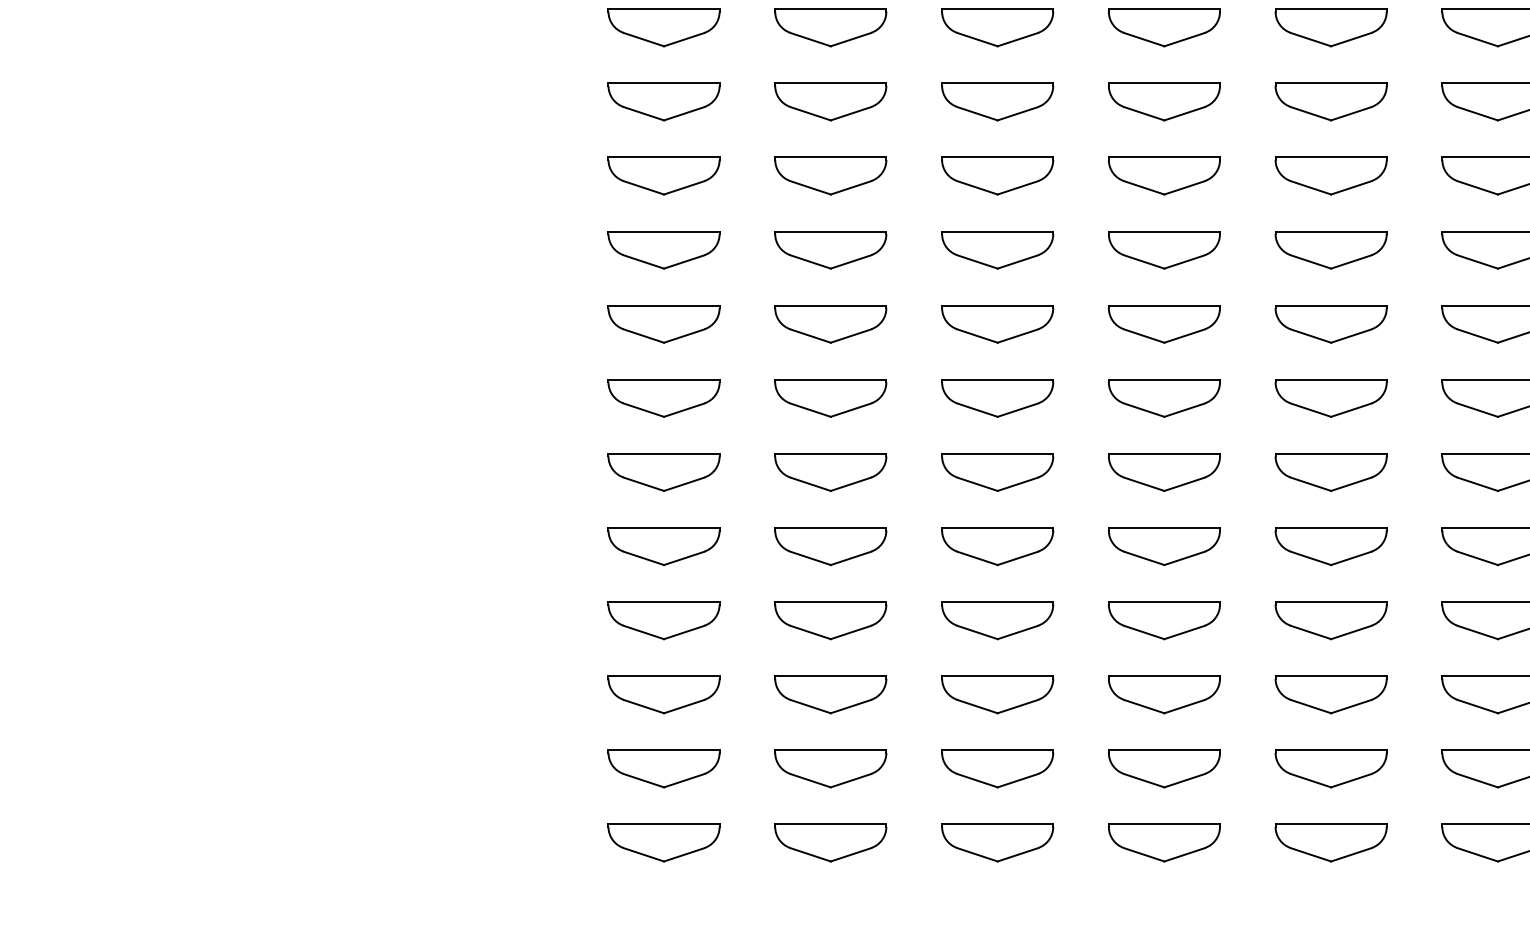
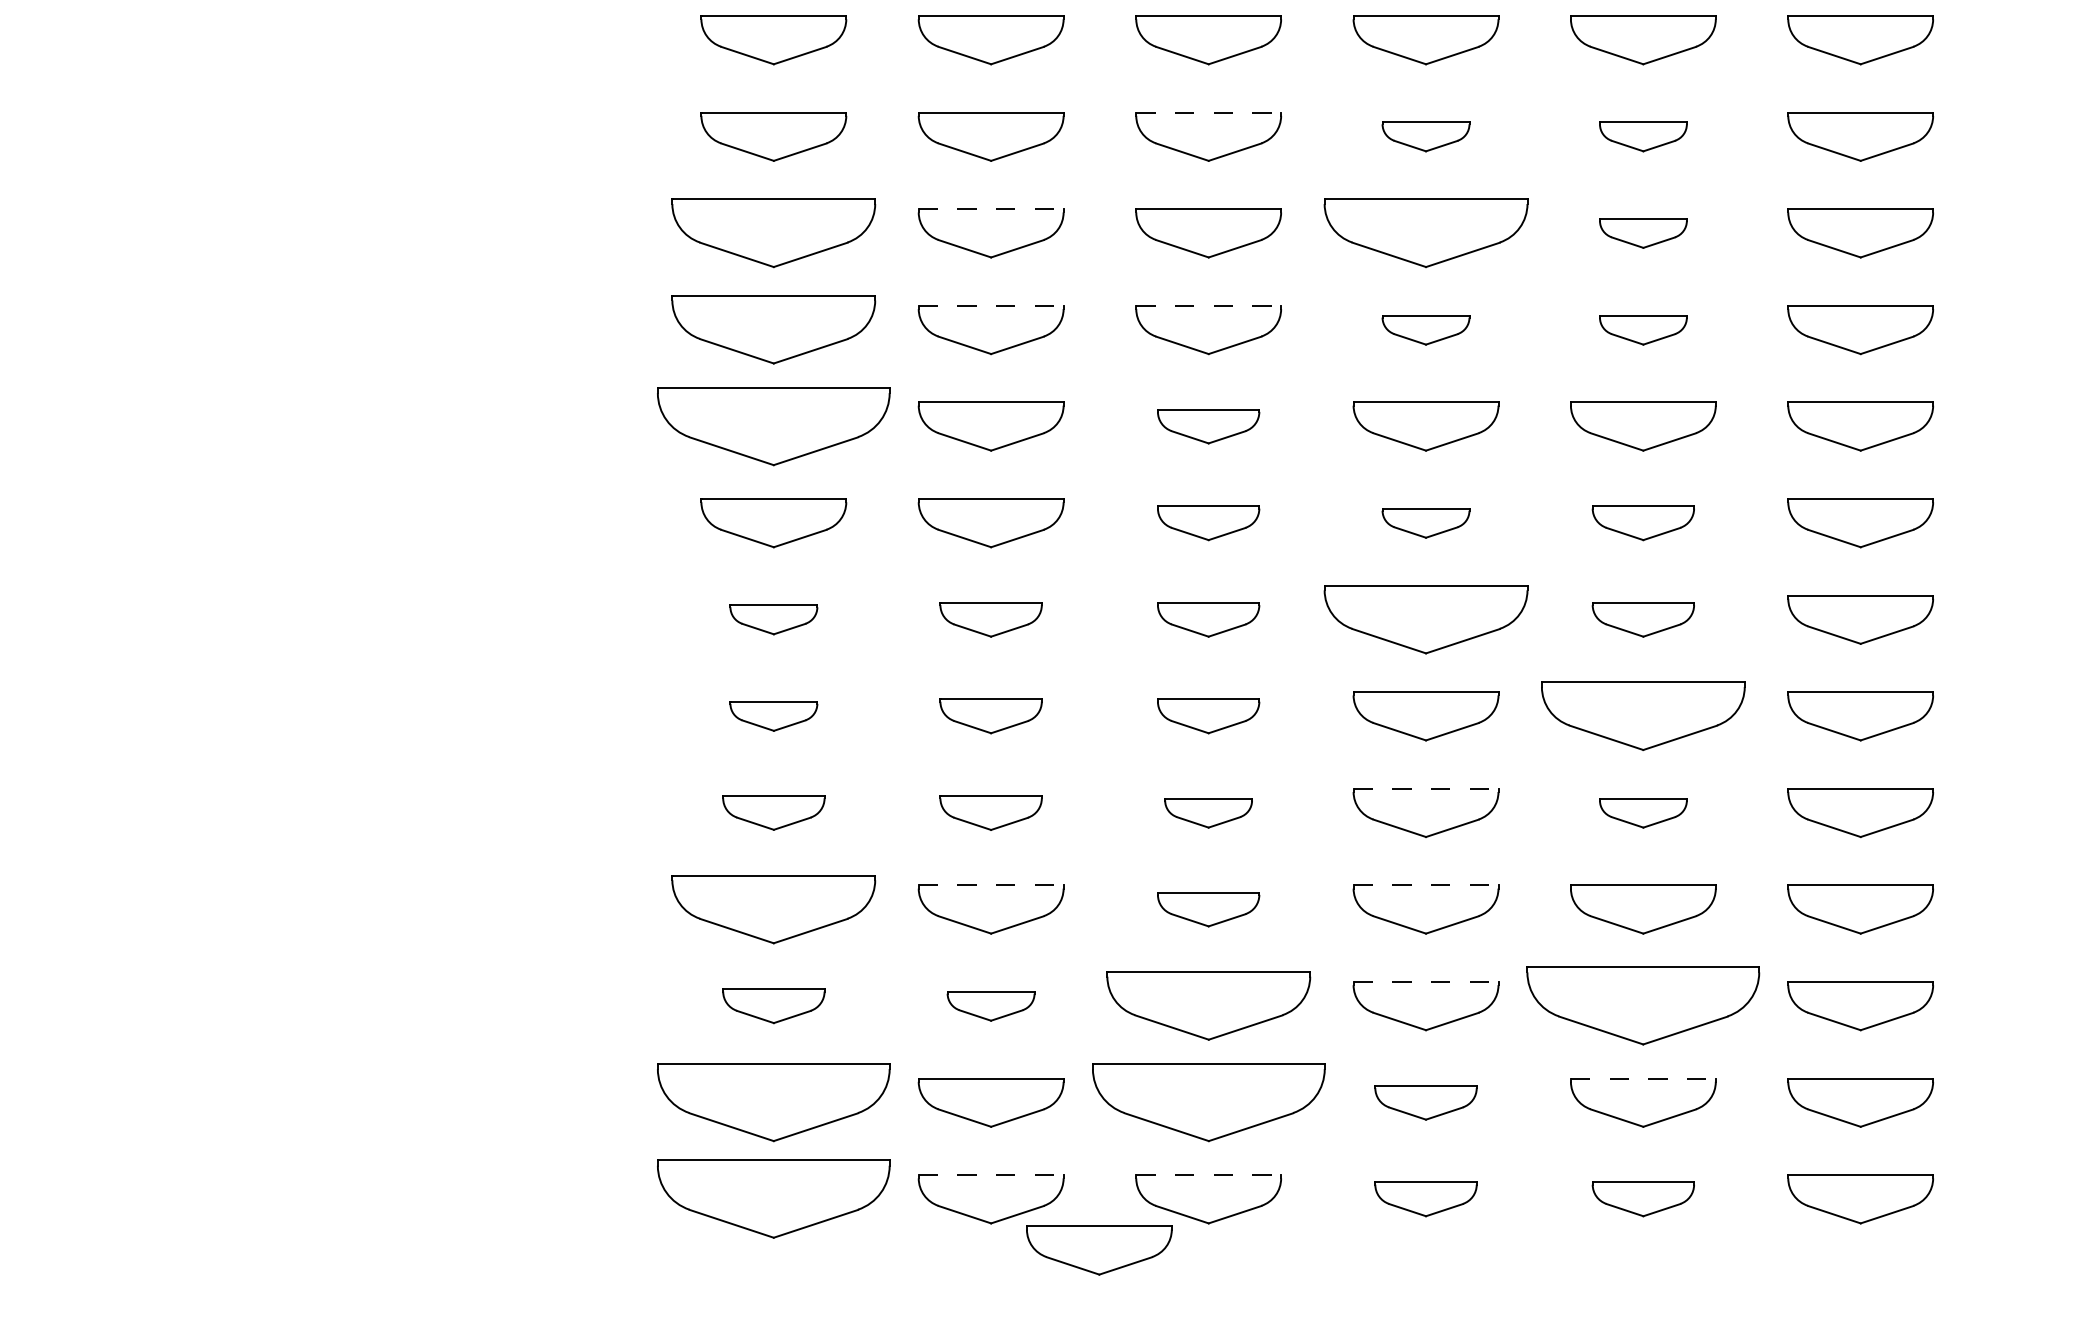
line: (998, 9) -> (1209, 112), solid -> dashed
part: (1164, 27) -> (1425, 136), size x0.6
part: (1331, 27) -> (1643, 136), size x0.6
line: (831, 83) -> (991, 209), solid -> dashed
part: (663, 102) -> (773, 233), size x1.4
part: (1164, 102) -> (1425, 233), size x1.4
part: (1331, 102) -> (1643, 233), size x0.6
line: (831, 157) -> (991, 305), solid -> dashed
line: (998, 157) -> (1209, 305), solid -> dashed
part: (663, 176) -> (773, 330), size x1.4
part: (1164, 176) -> (1425, 330), size x0.6
part: (1331, 176) -> (1643, 330), size x0.6
part: (663, 250) -> (773, 426), size x1.6
part: (997, 250) -> (1208, 426), size x0.7
part: (997, 324) -> (1208, 523), size x0.7
part: (1164, 324) -> (1425, 523), size x0.6
part: (1331, 324) -> (1643, 523), size x0.7
part: (663, 398) -> (773, 619), size x0.6
part: (830, 398) -> (990, 619), size x0.7
part: (997, 398) -> (1208, 619), size x0.7
part: (1164, 398) -> (1425, 619), size x1.4
part: (1331, 398) -> (1643, 619), size x0.7
part: (663, 472) -> (773, 716), size x0.6
part: (830, 472) -> (990, 716), size x0.7
part: (997, 472) -> (1208, 716), size x0.7
part: (1331, 472) -> (1643, 716), size x1.4
line: (1164, 527) -> (1426, 788), solid -> dashed
part: (663, 546) -> (773, 812), size x0.7
part: (830, 547) -> (990, 813), size x0.7
part: (997, 547) -> (1208, 813), size x0.6
part: (1331, 547) -> (1643, 813), size x0.6
line: (831, 602) -> (991, 885), solid -> dashed
line: (1164, 602) -> (1426, 885), solid -> dashed
part: (663, 620) -> (773, 909), size x1.4
part: (997, 620) -> (1208, 909), size x0.7
line: (1164, 675) -> (1426, 981), solid -> dashed
part: (663, 695) -> (773, 1006), size x0.7
part: (830, 695) -> (990, 1006), size x0.6
part: (997, 695) -> (1208, 1006), size x1.4
part: (1331, 695) -> (1643, 1006), size x1.6
line: (1331, 750) -> (1643, 1078), solid -> dashed
part: (663, 768) -> (773, 1102), size x1.6
part: (997, 768) -> (1208, 1102), size x1.6
part: (1164, 768) -> (1425, 1102), size x0.7
line: (831, 824) -> (991, 1175), solid -> dashed
line: (998, 824) -> (1209, 1175), solid -> dashed
part: (663, 843) -> (773, 1199), size x1.6
part: (1164, 843) -> (1425, 1199), size x0.7
part: (1331, 843) -> (1643, 1199), size x0.7
part: (913, 882) -> (1099, 1250), added

